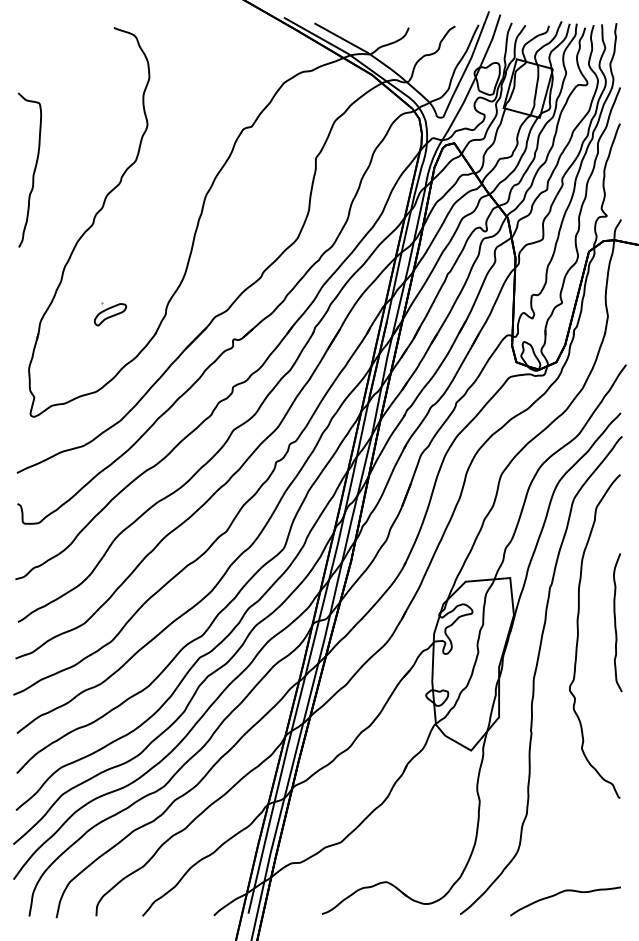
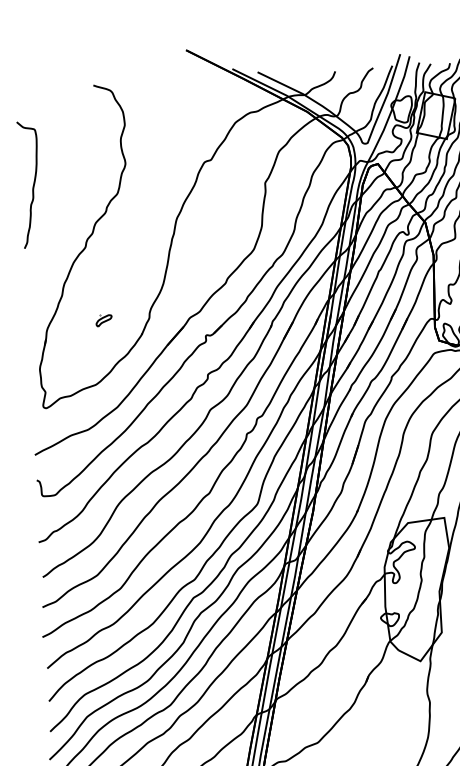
curve: (33, 170) -> (32, 184), moved
part: (110, 314) -> (104, 320), size x0.6

